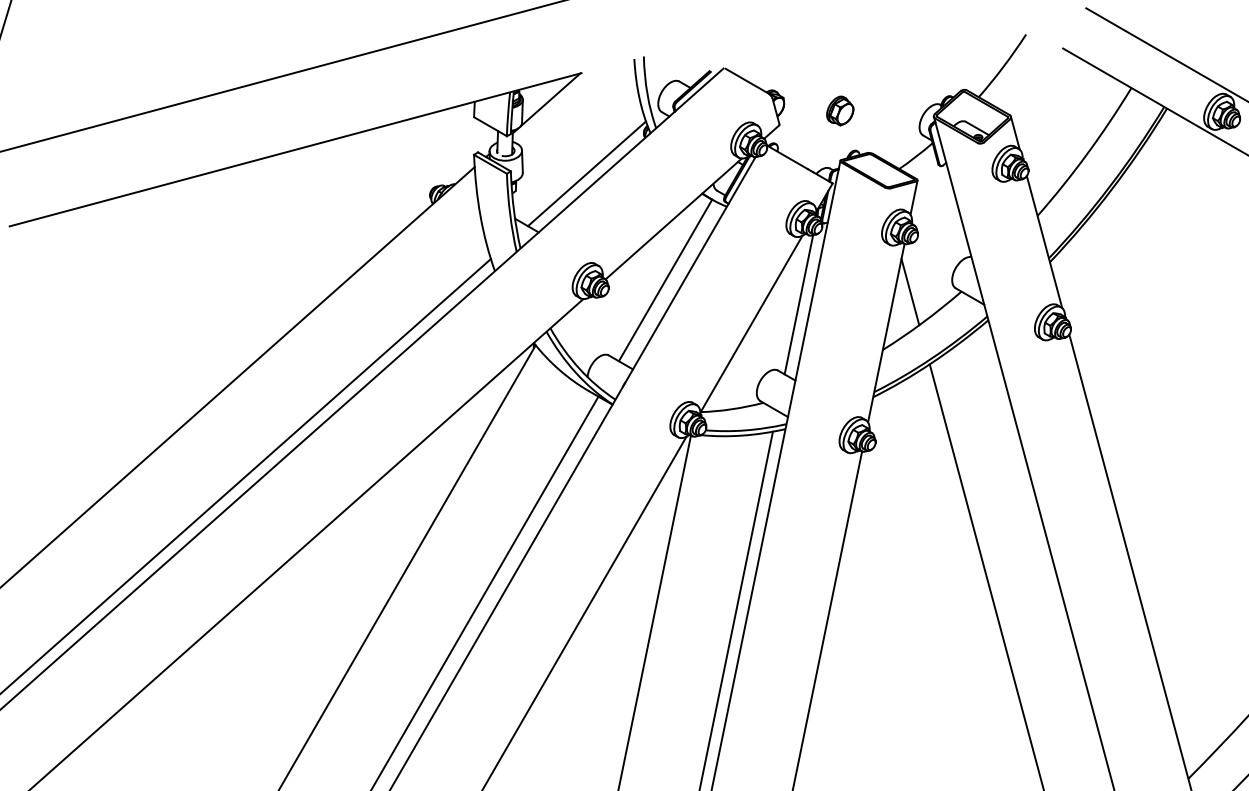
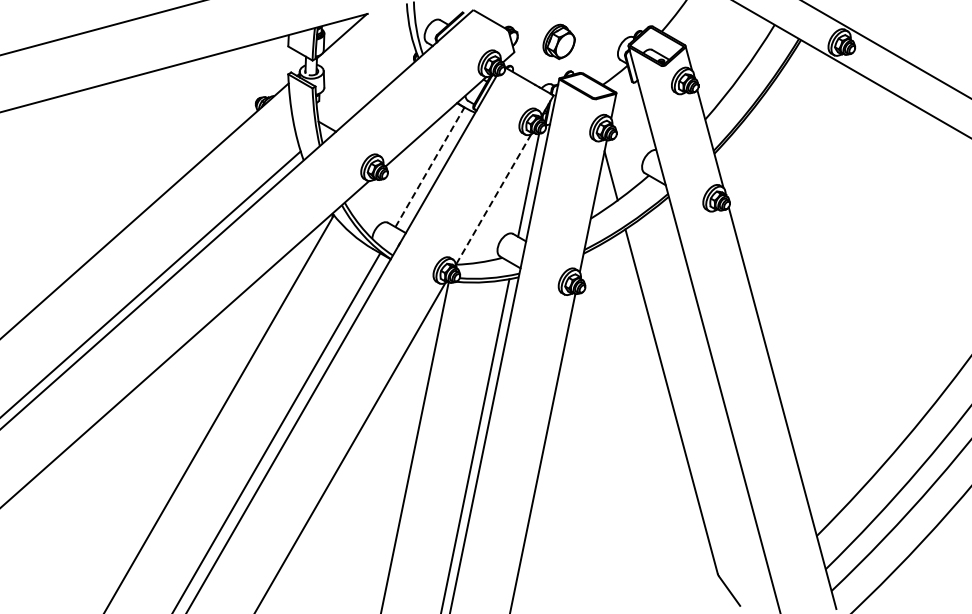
part: (840, 110) -> (559, 41), size x1.6
line: (586, 173) -> (371, 88), removed
line: (666, 279) -> (430, 166), solid -> dashed
line: (751, 325) -> (493, 200), solid -> dashed

